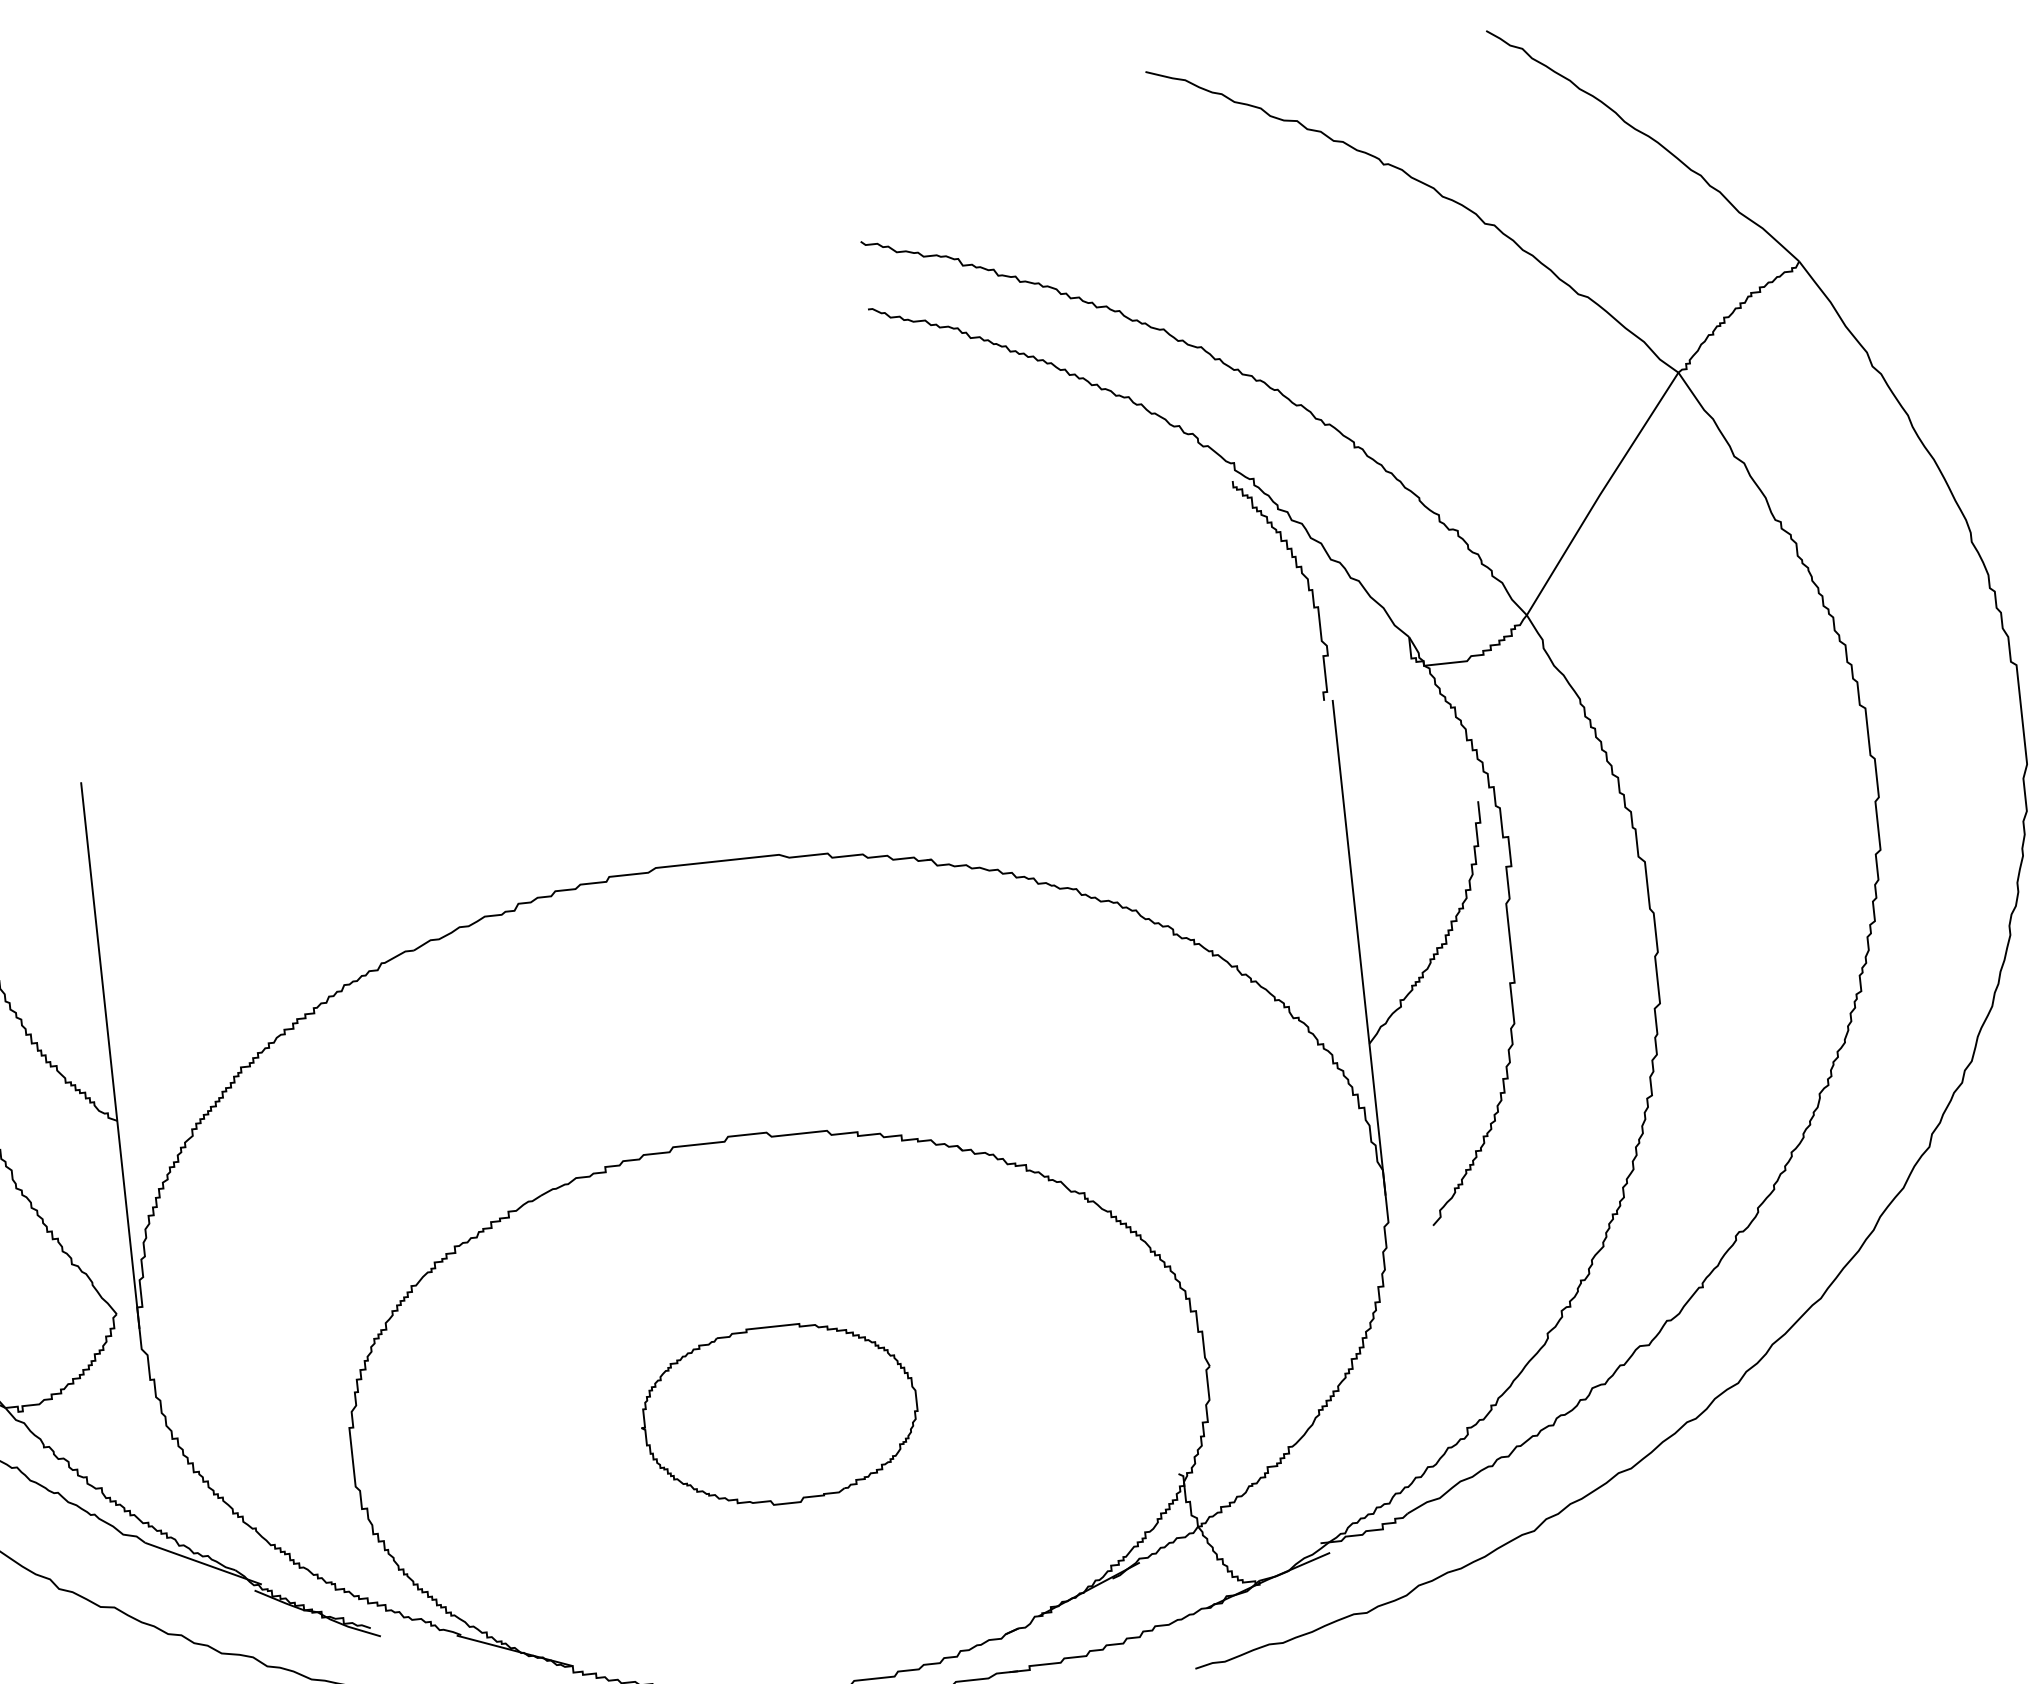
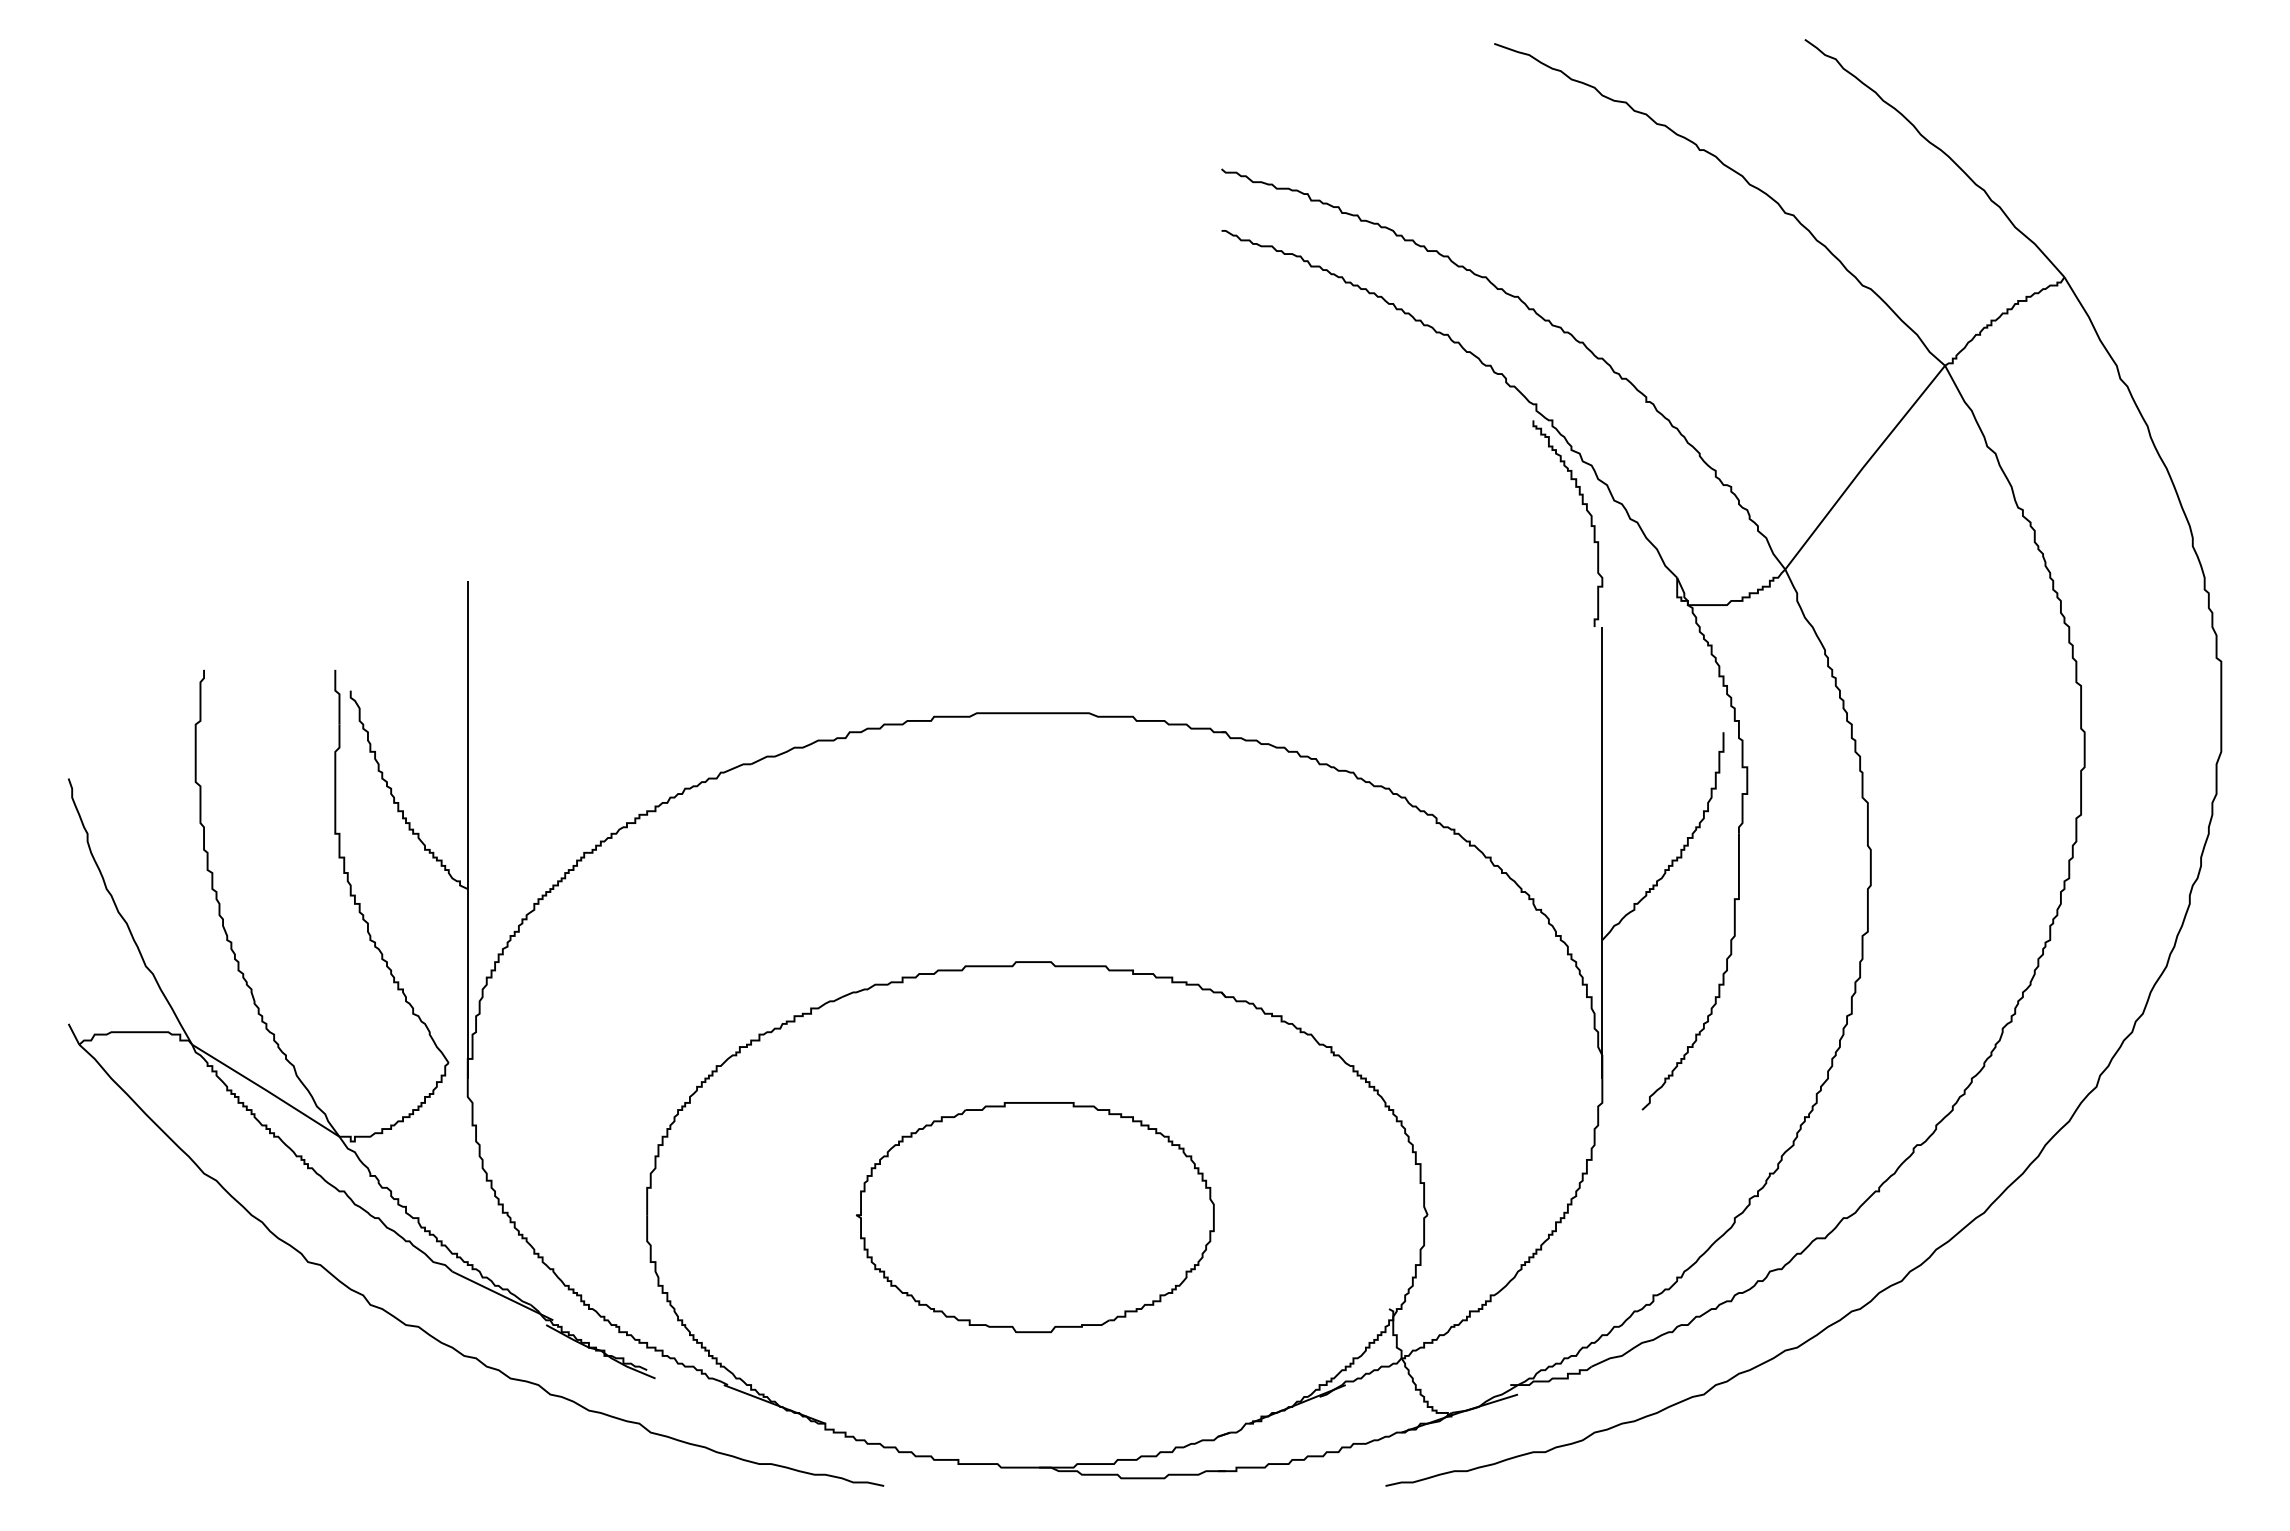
part: (779, 1414) -> (1035, 1217), size x1.43

